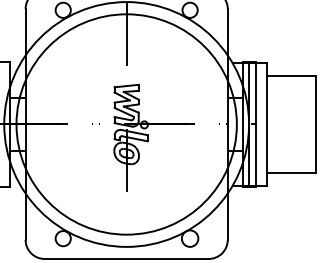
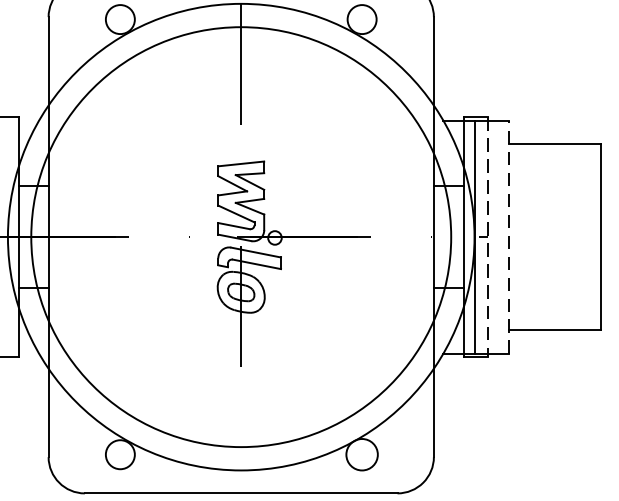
line: (256, 124) -> (488, 237), solid -> dashed
line: (267, 124) -> (509, 237), solid -> dashed

